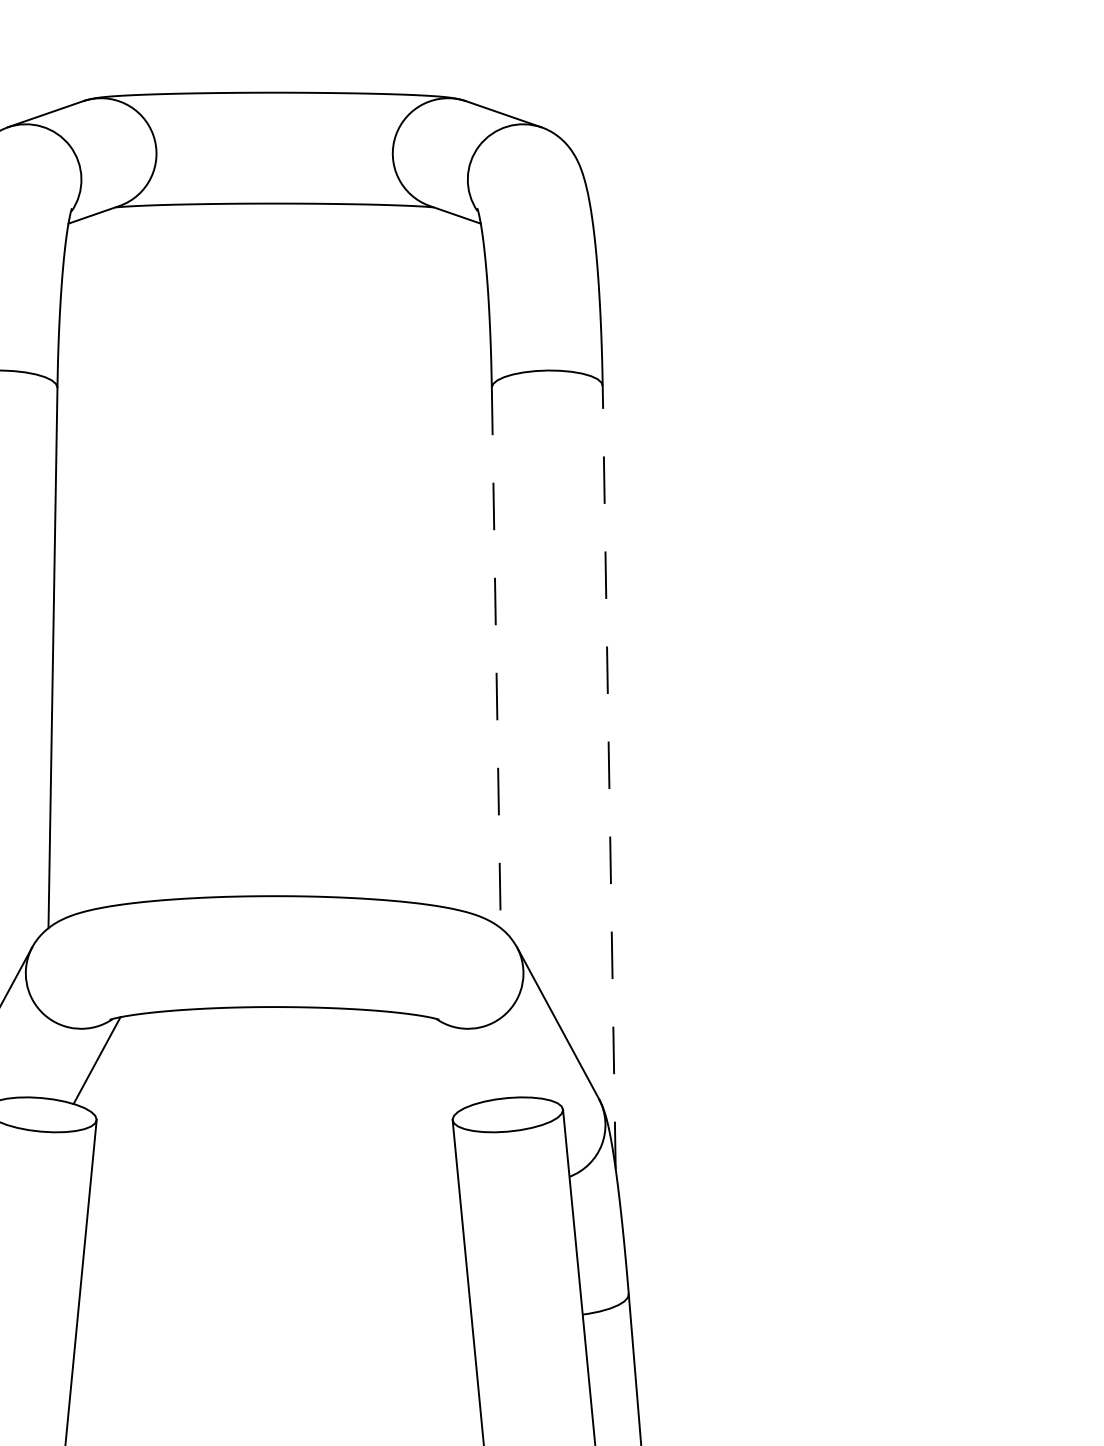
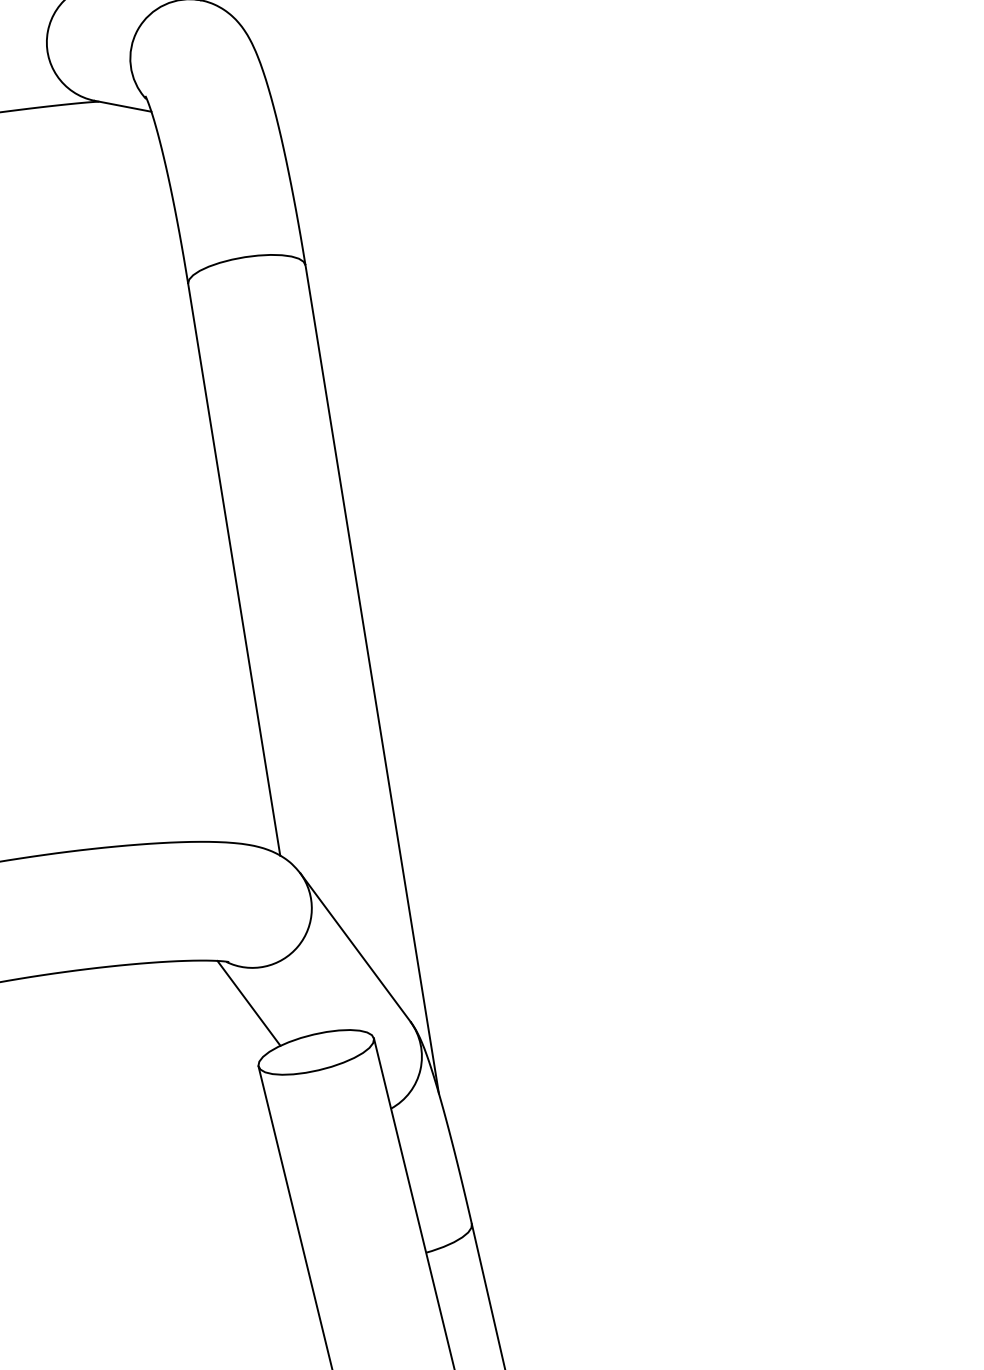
line: (496, 658) -> (234, 570), dashed -> solid
line: (609, 777) -> (372, 679), dashed -> solid
line: (451, 1060) -> (248, 1003), added

